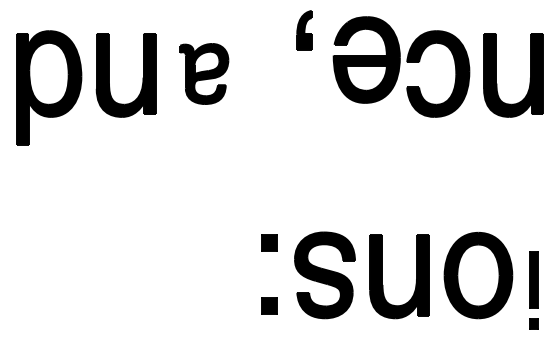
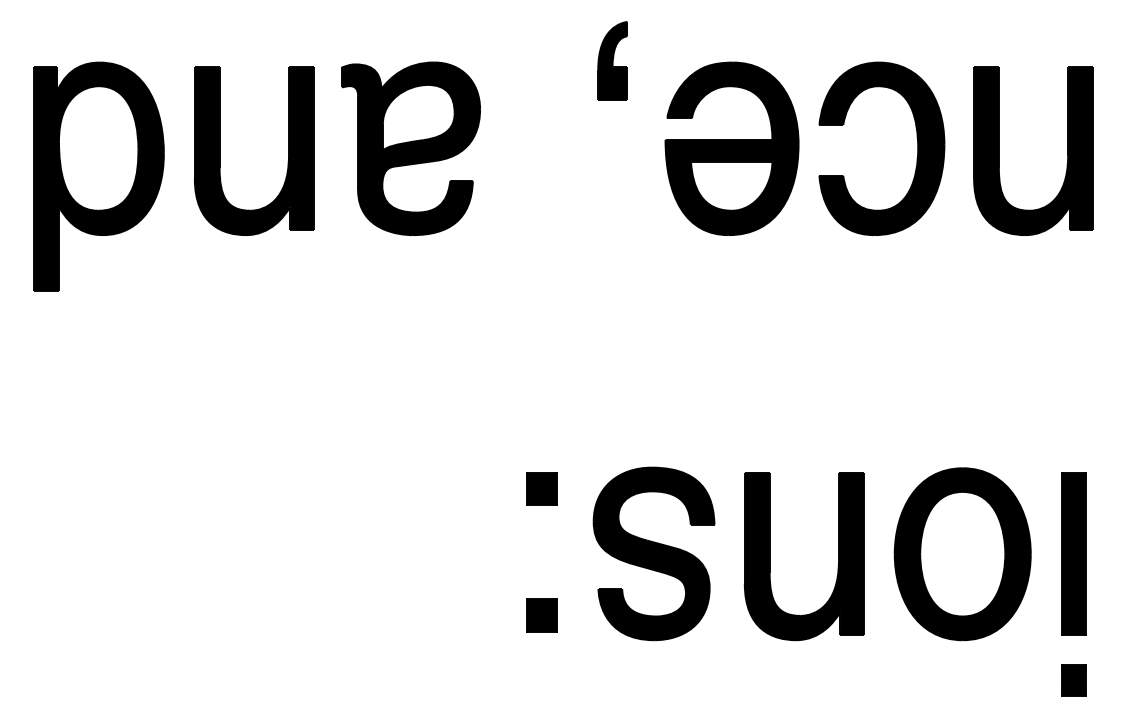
part: (366, 59) -> (731, 147), moved
part: (204, 73) -> (411, 147), size x1.43
part: (533, 290) -> (1073, 584), size x1.43

